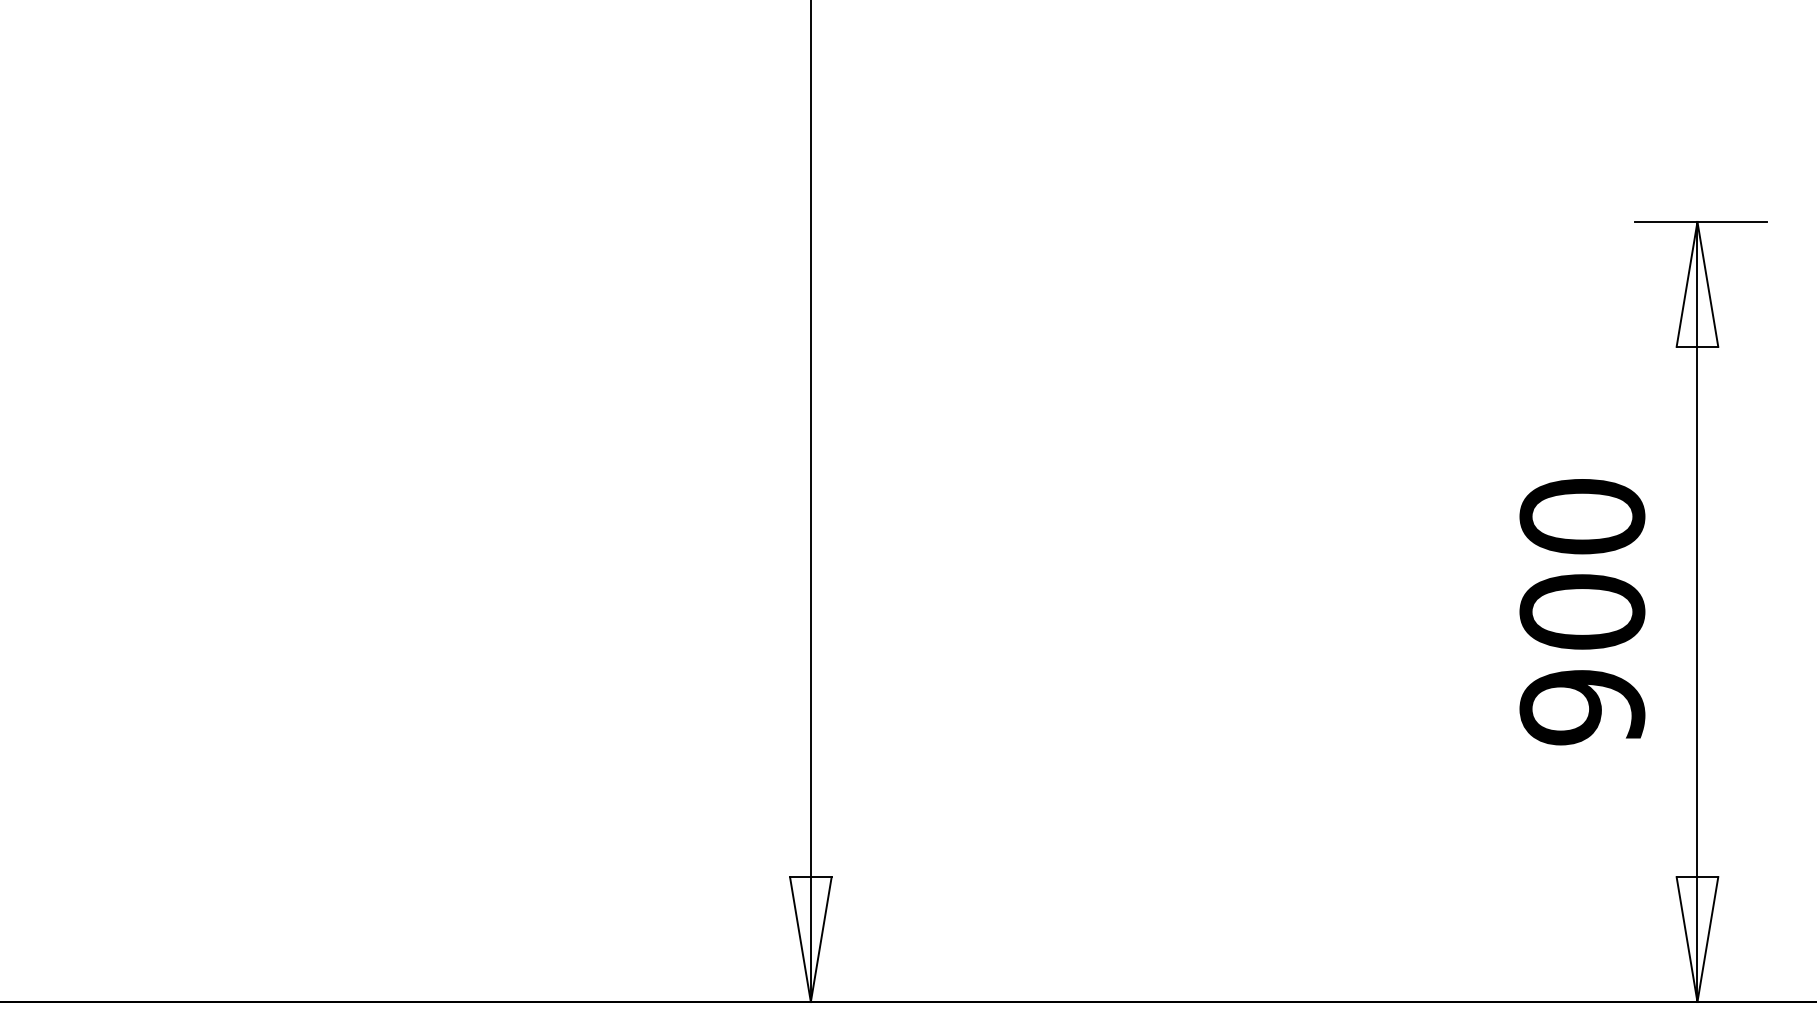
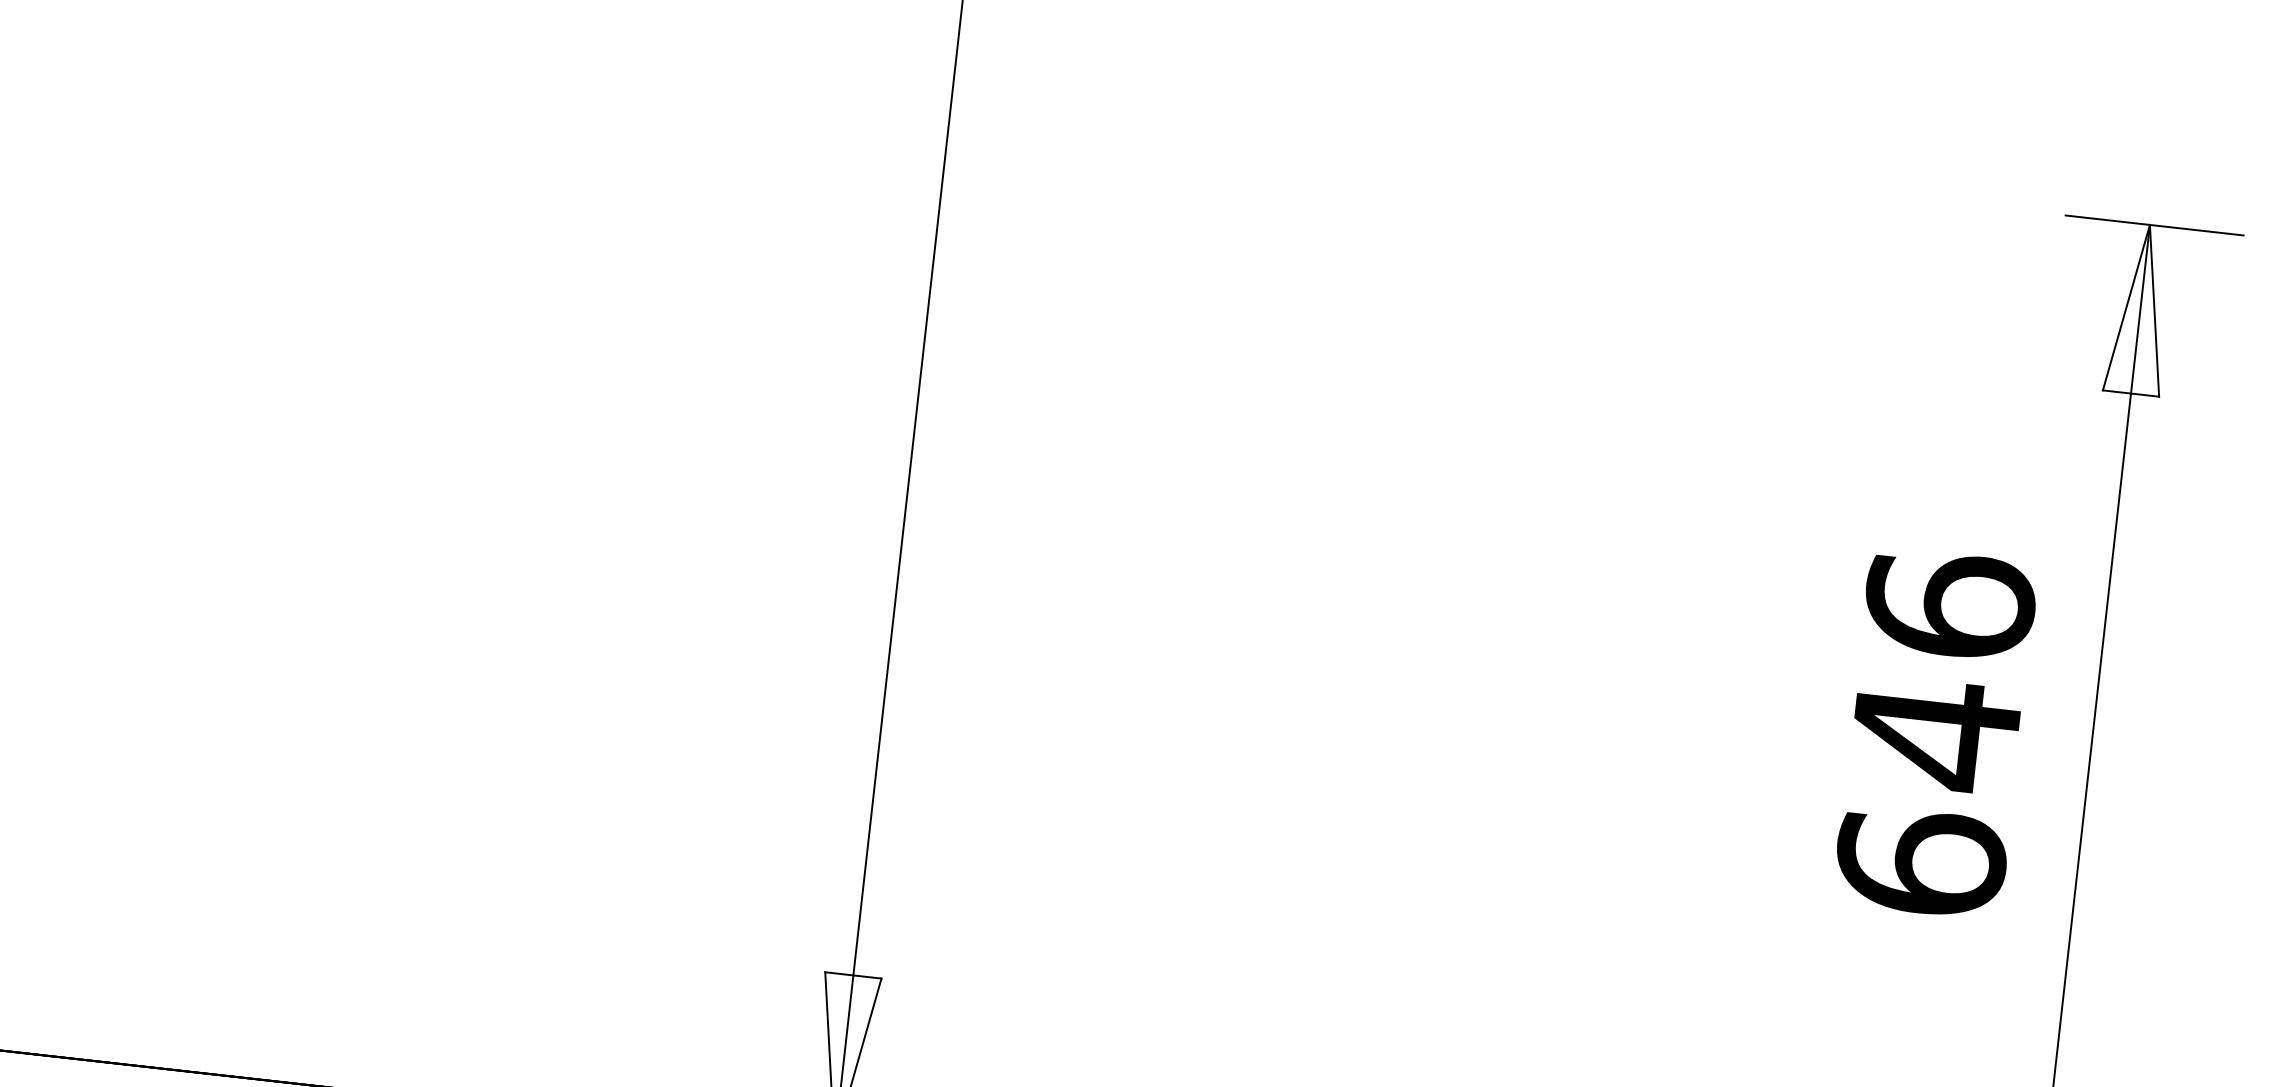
text: (1582, 611) -> (1935, 733), 900 -> 646

